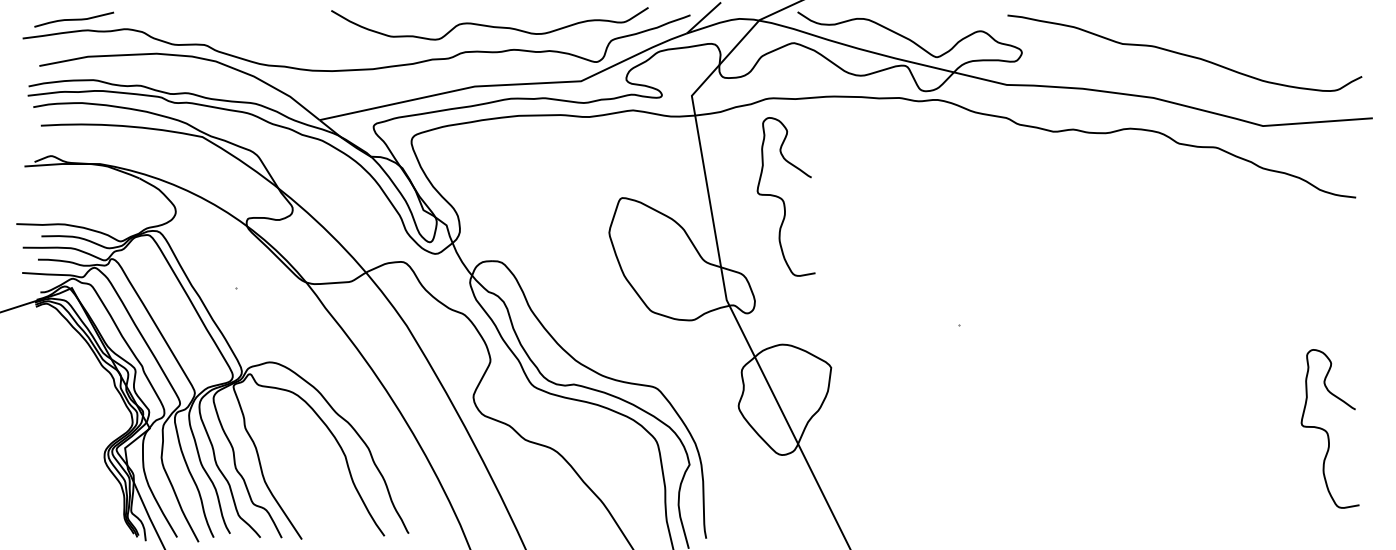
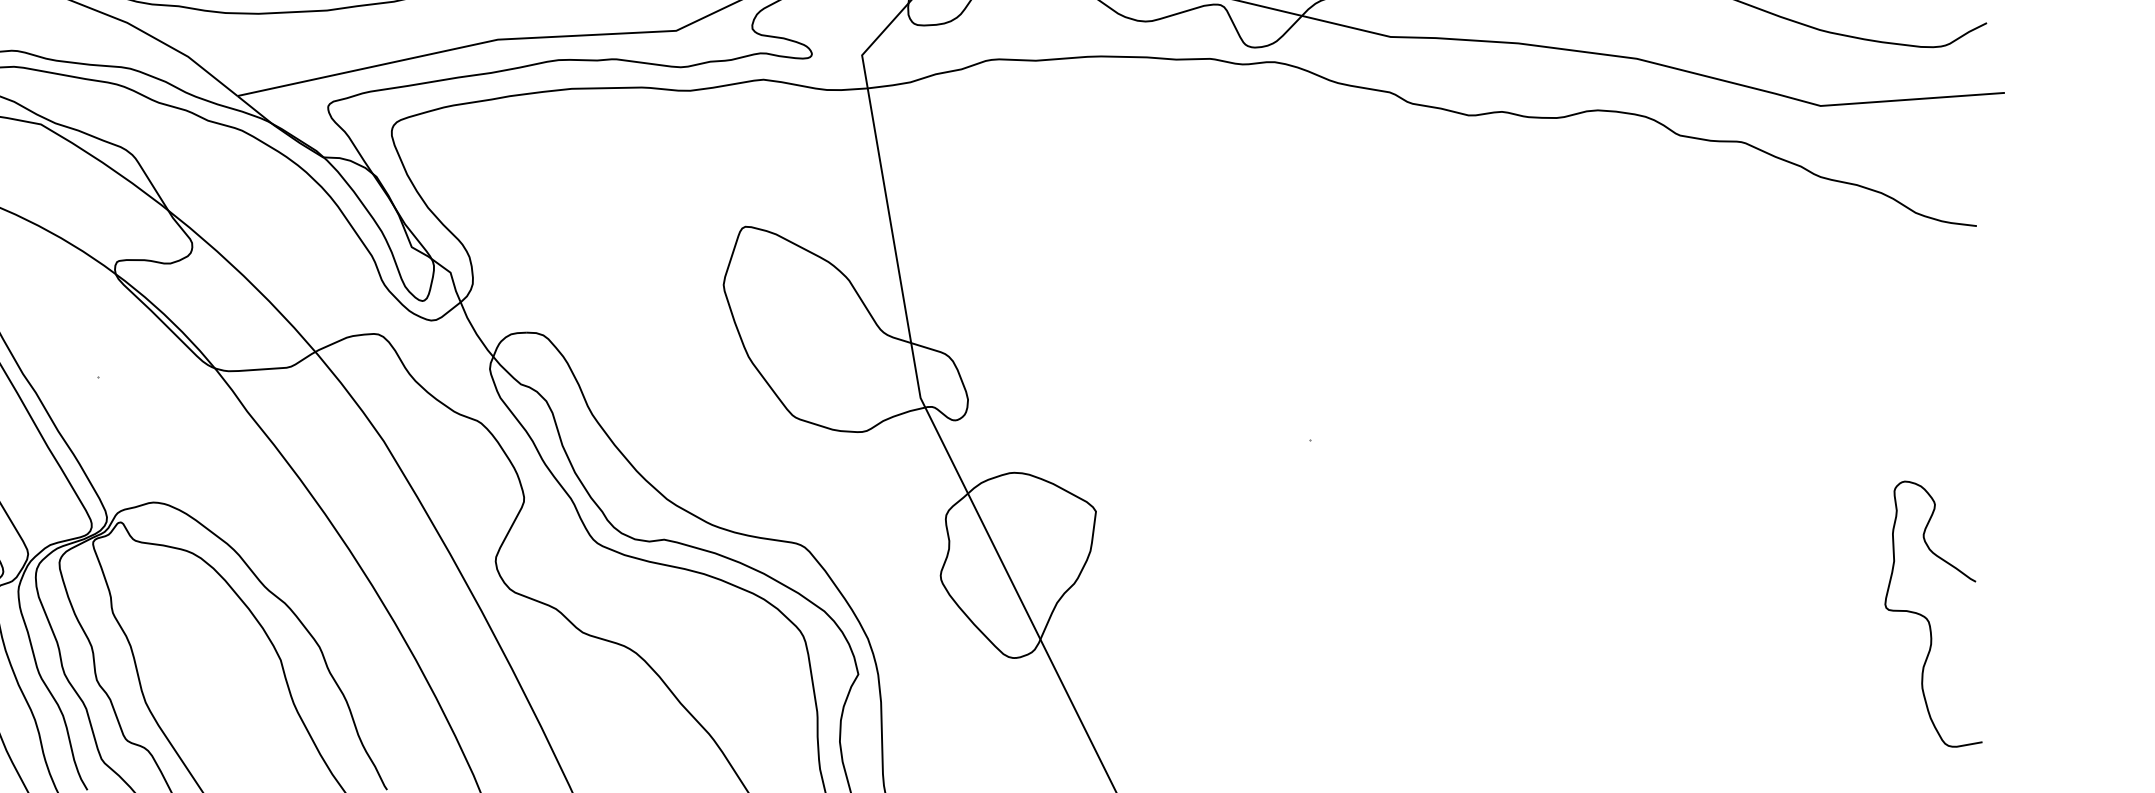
curve: (782, 198) -> (1014, 227), removed

